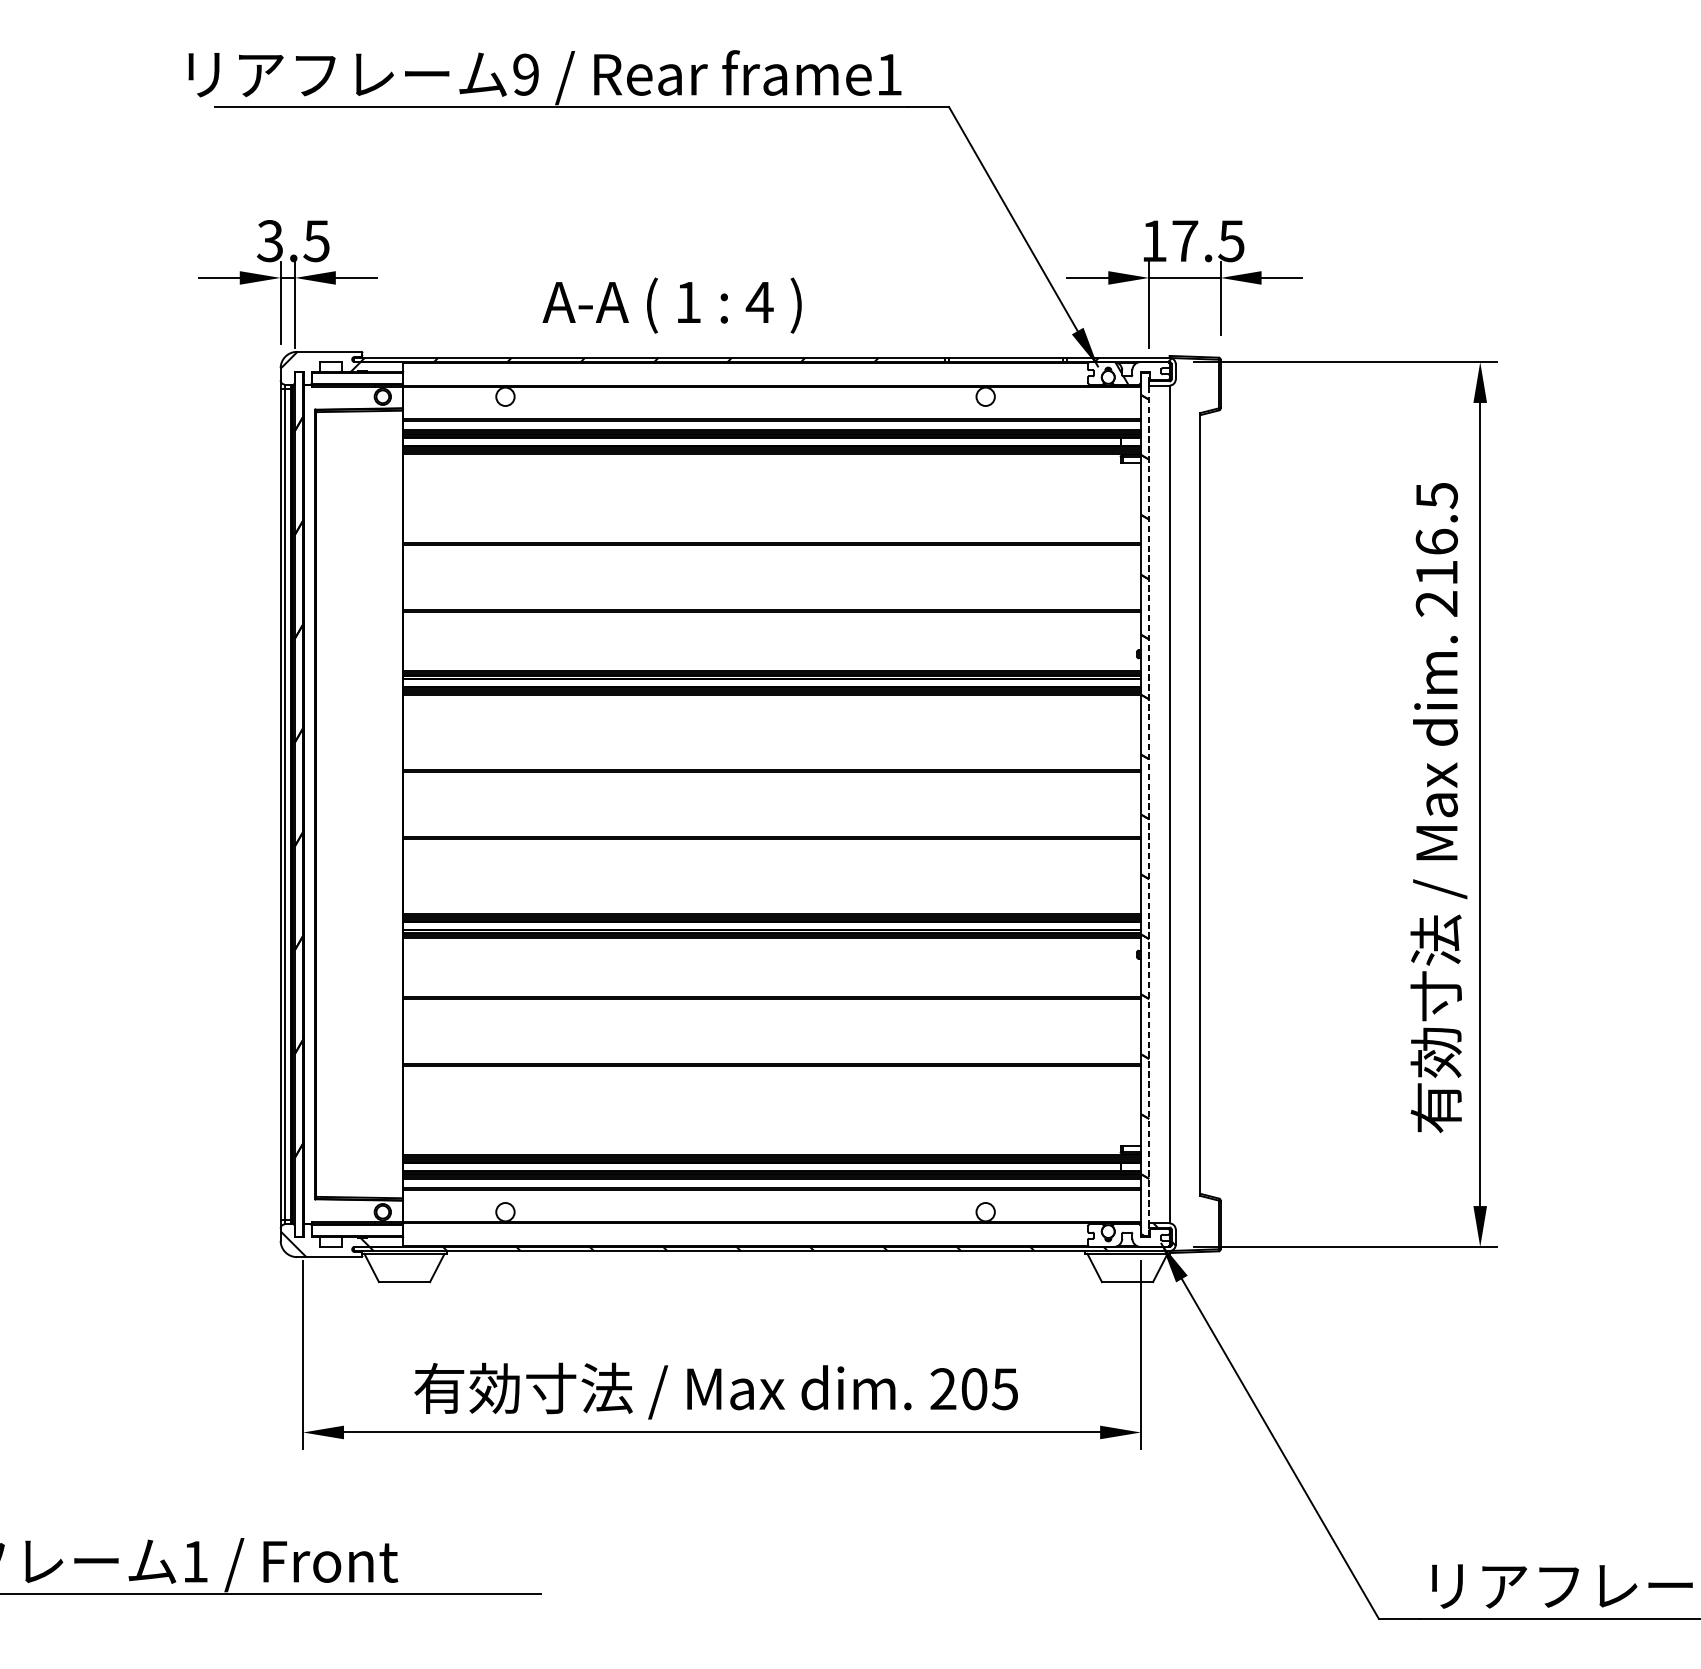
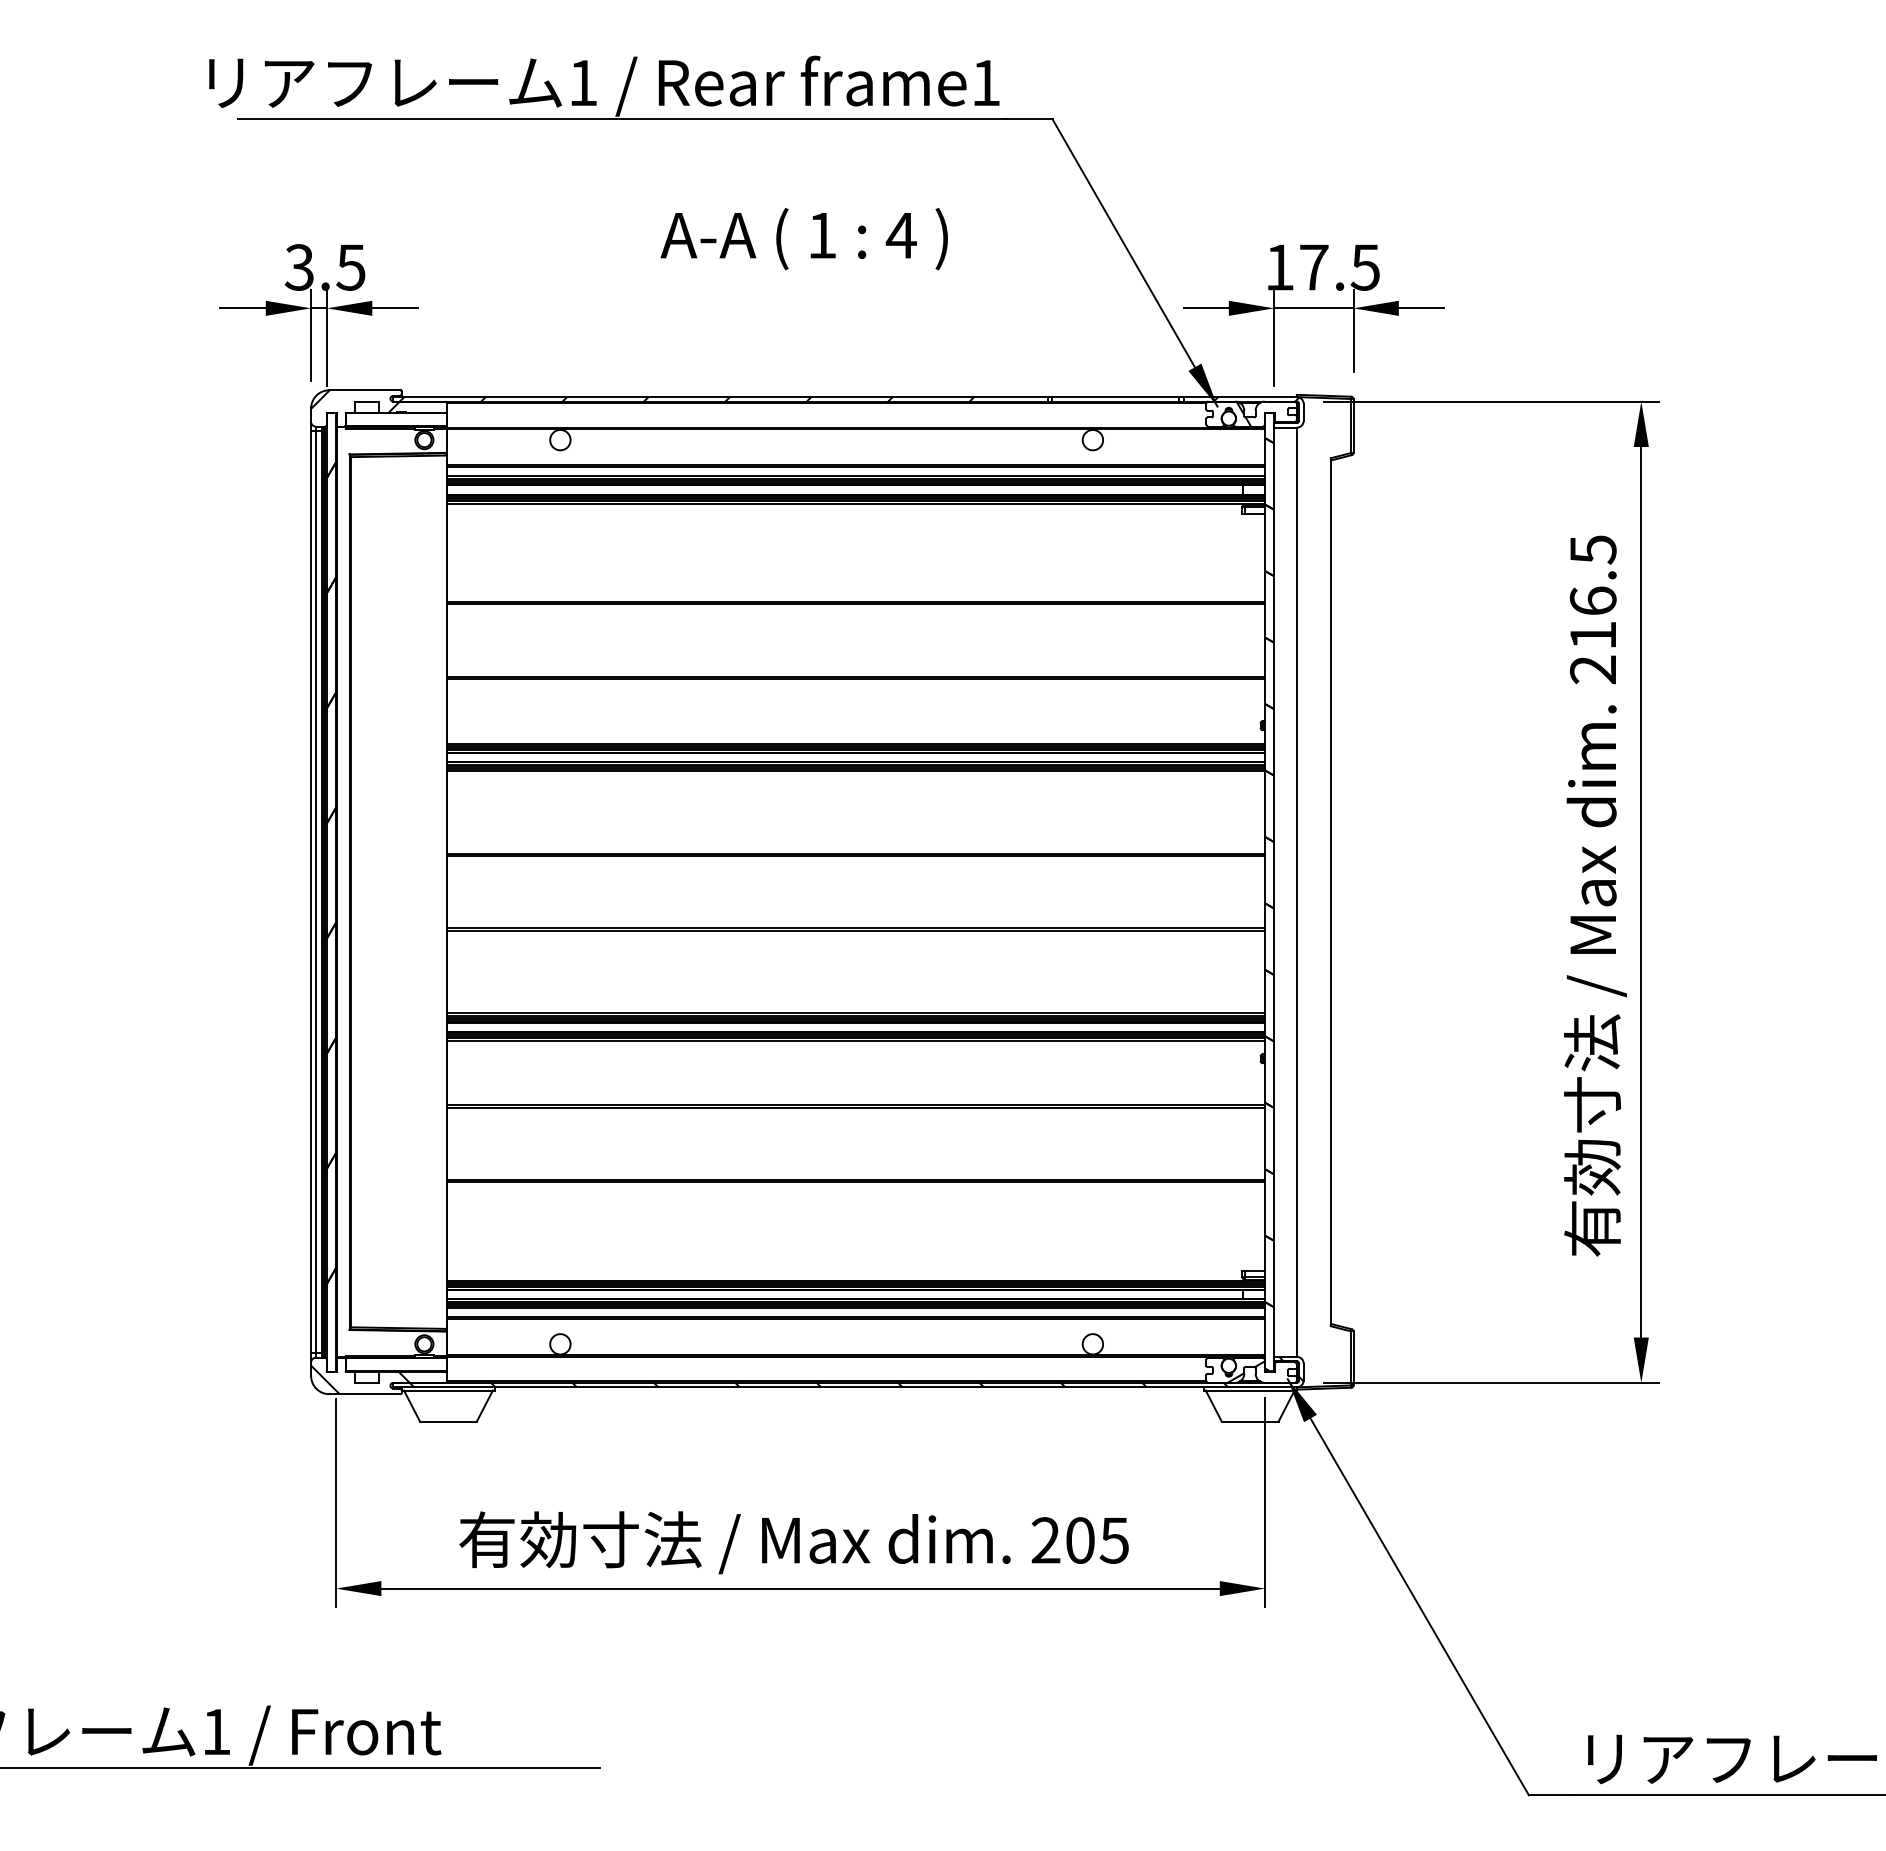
text: (526, 74) -> (583, 82), 9 -> 1
text: (671, 306) -> (803, 239), moved
line: (1149, 804) -> (1274, 892), dashed -> solid
hatch: (1123, 1236) -> (1245, 1371), added

